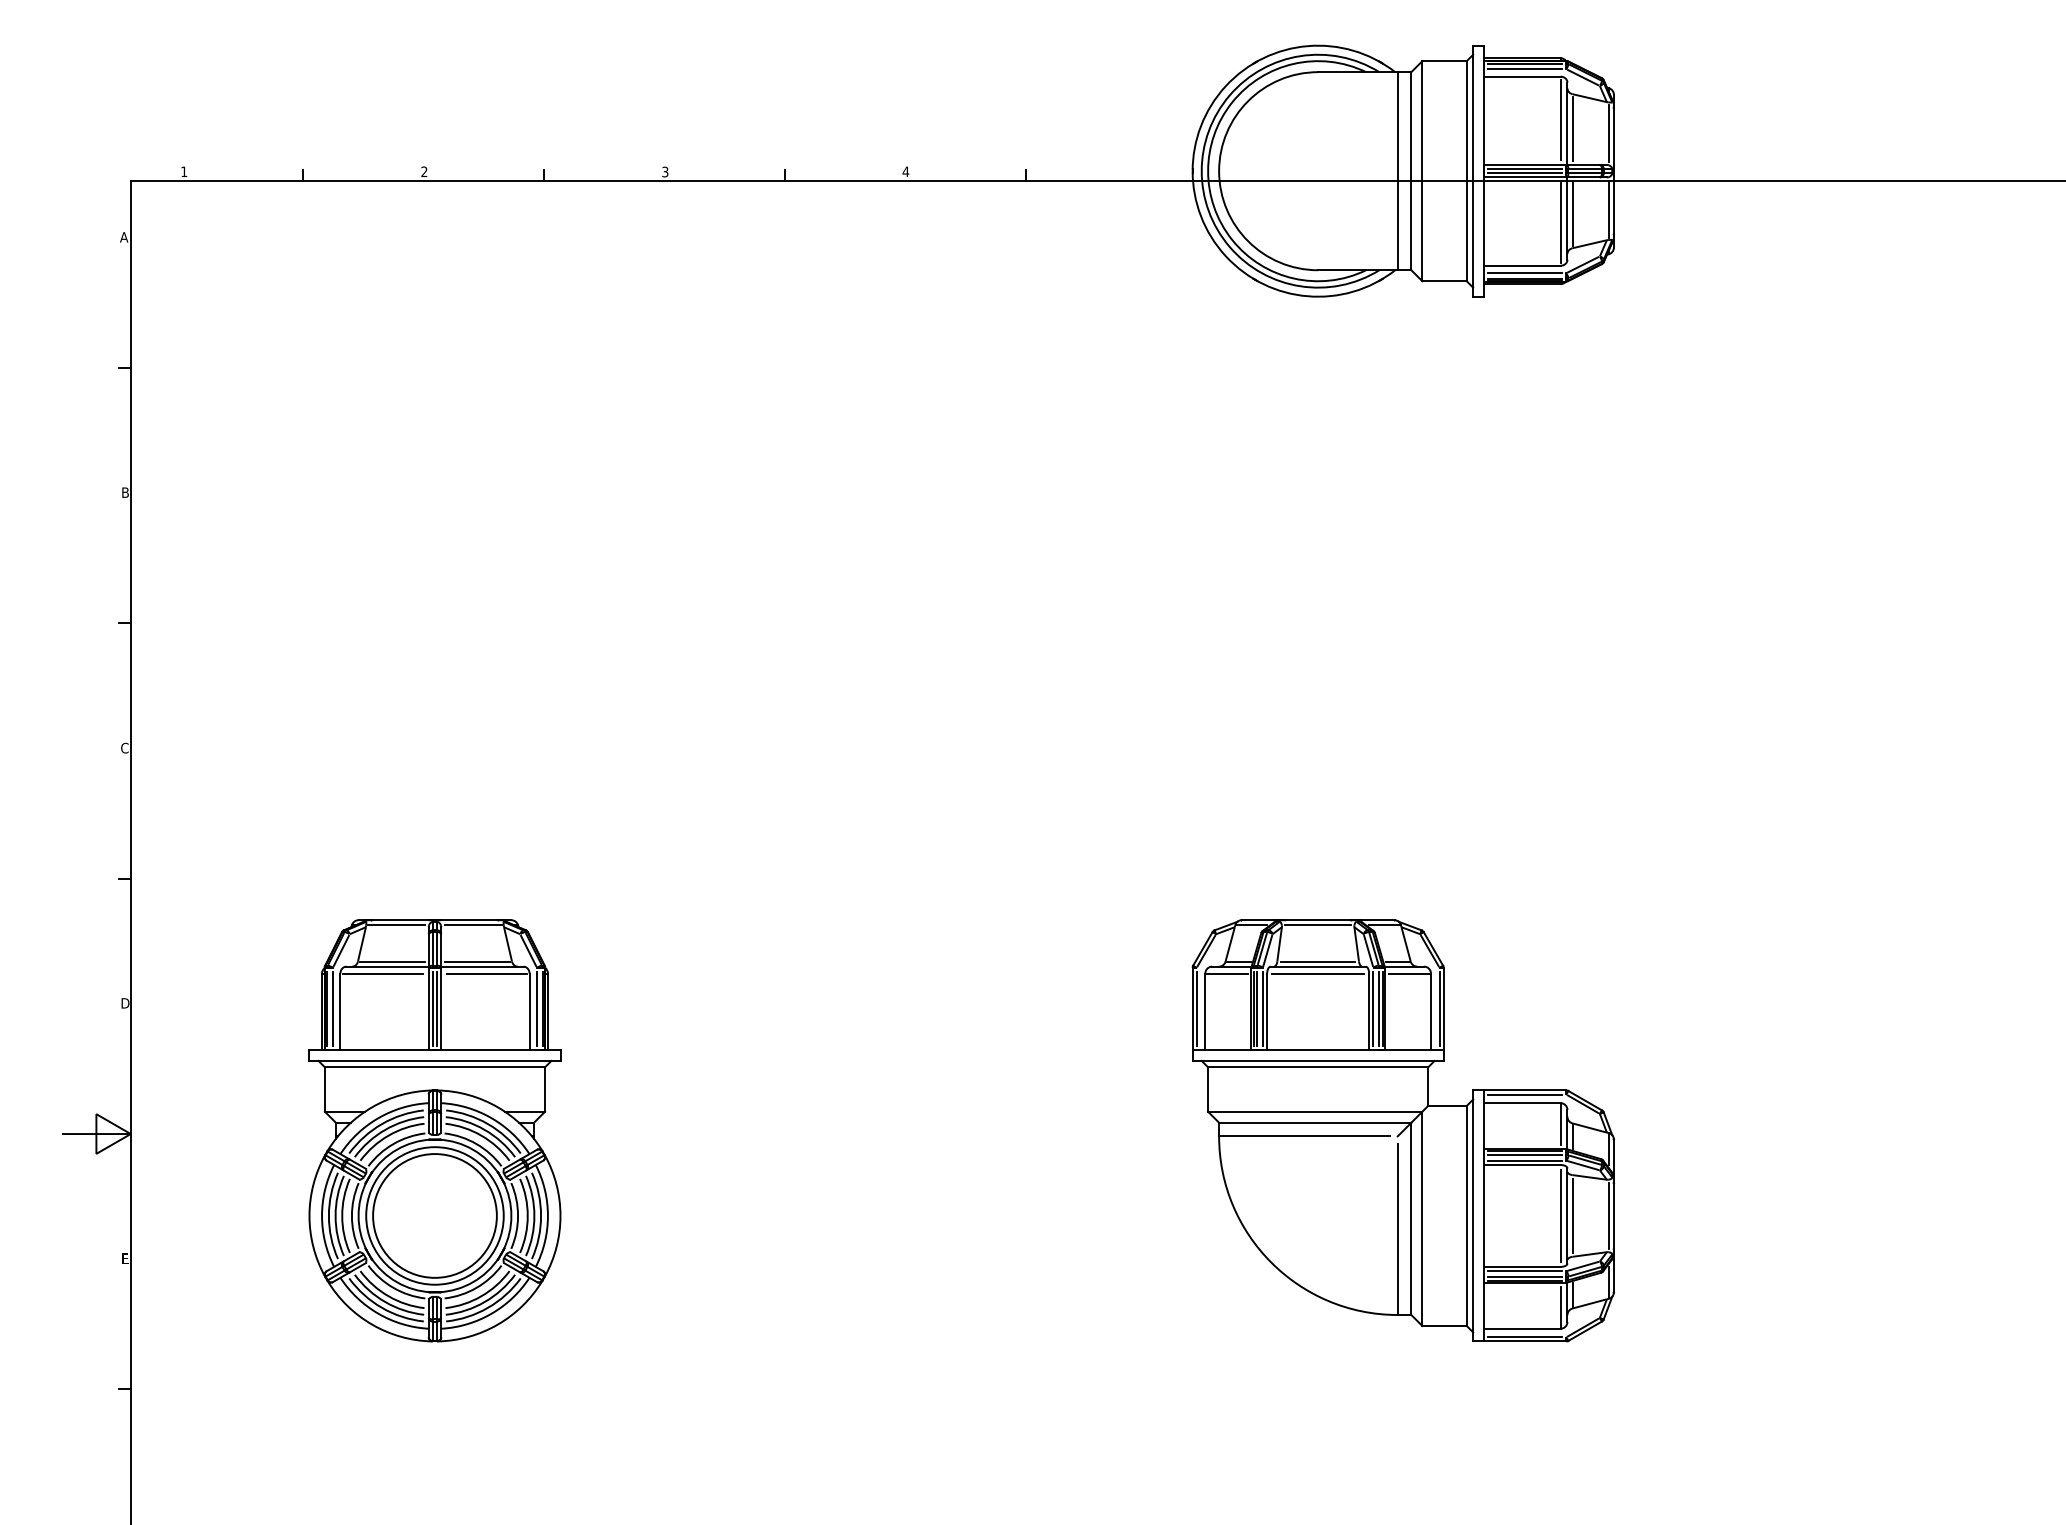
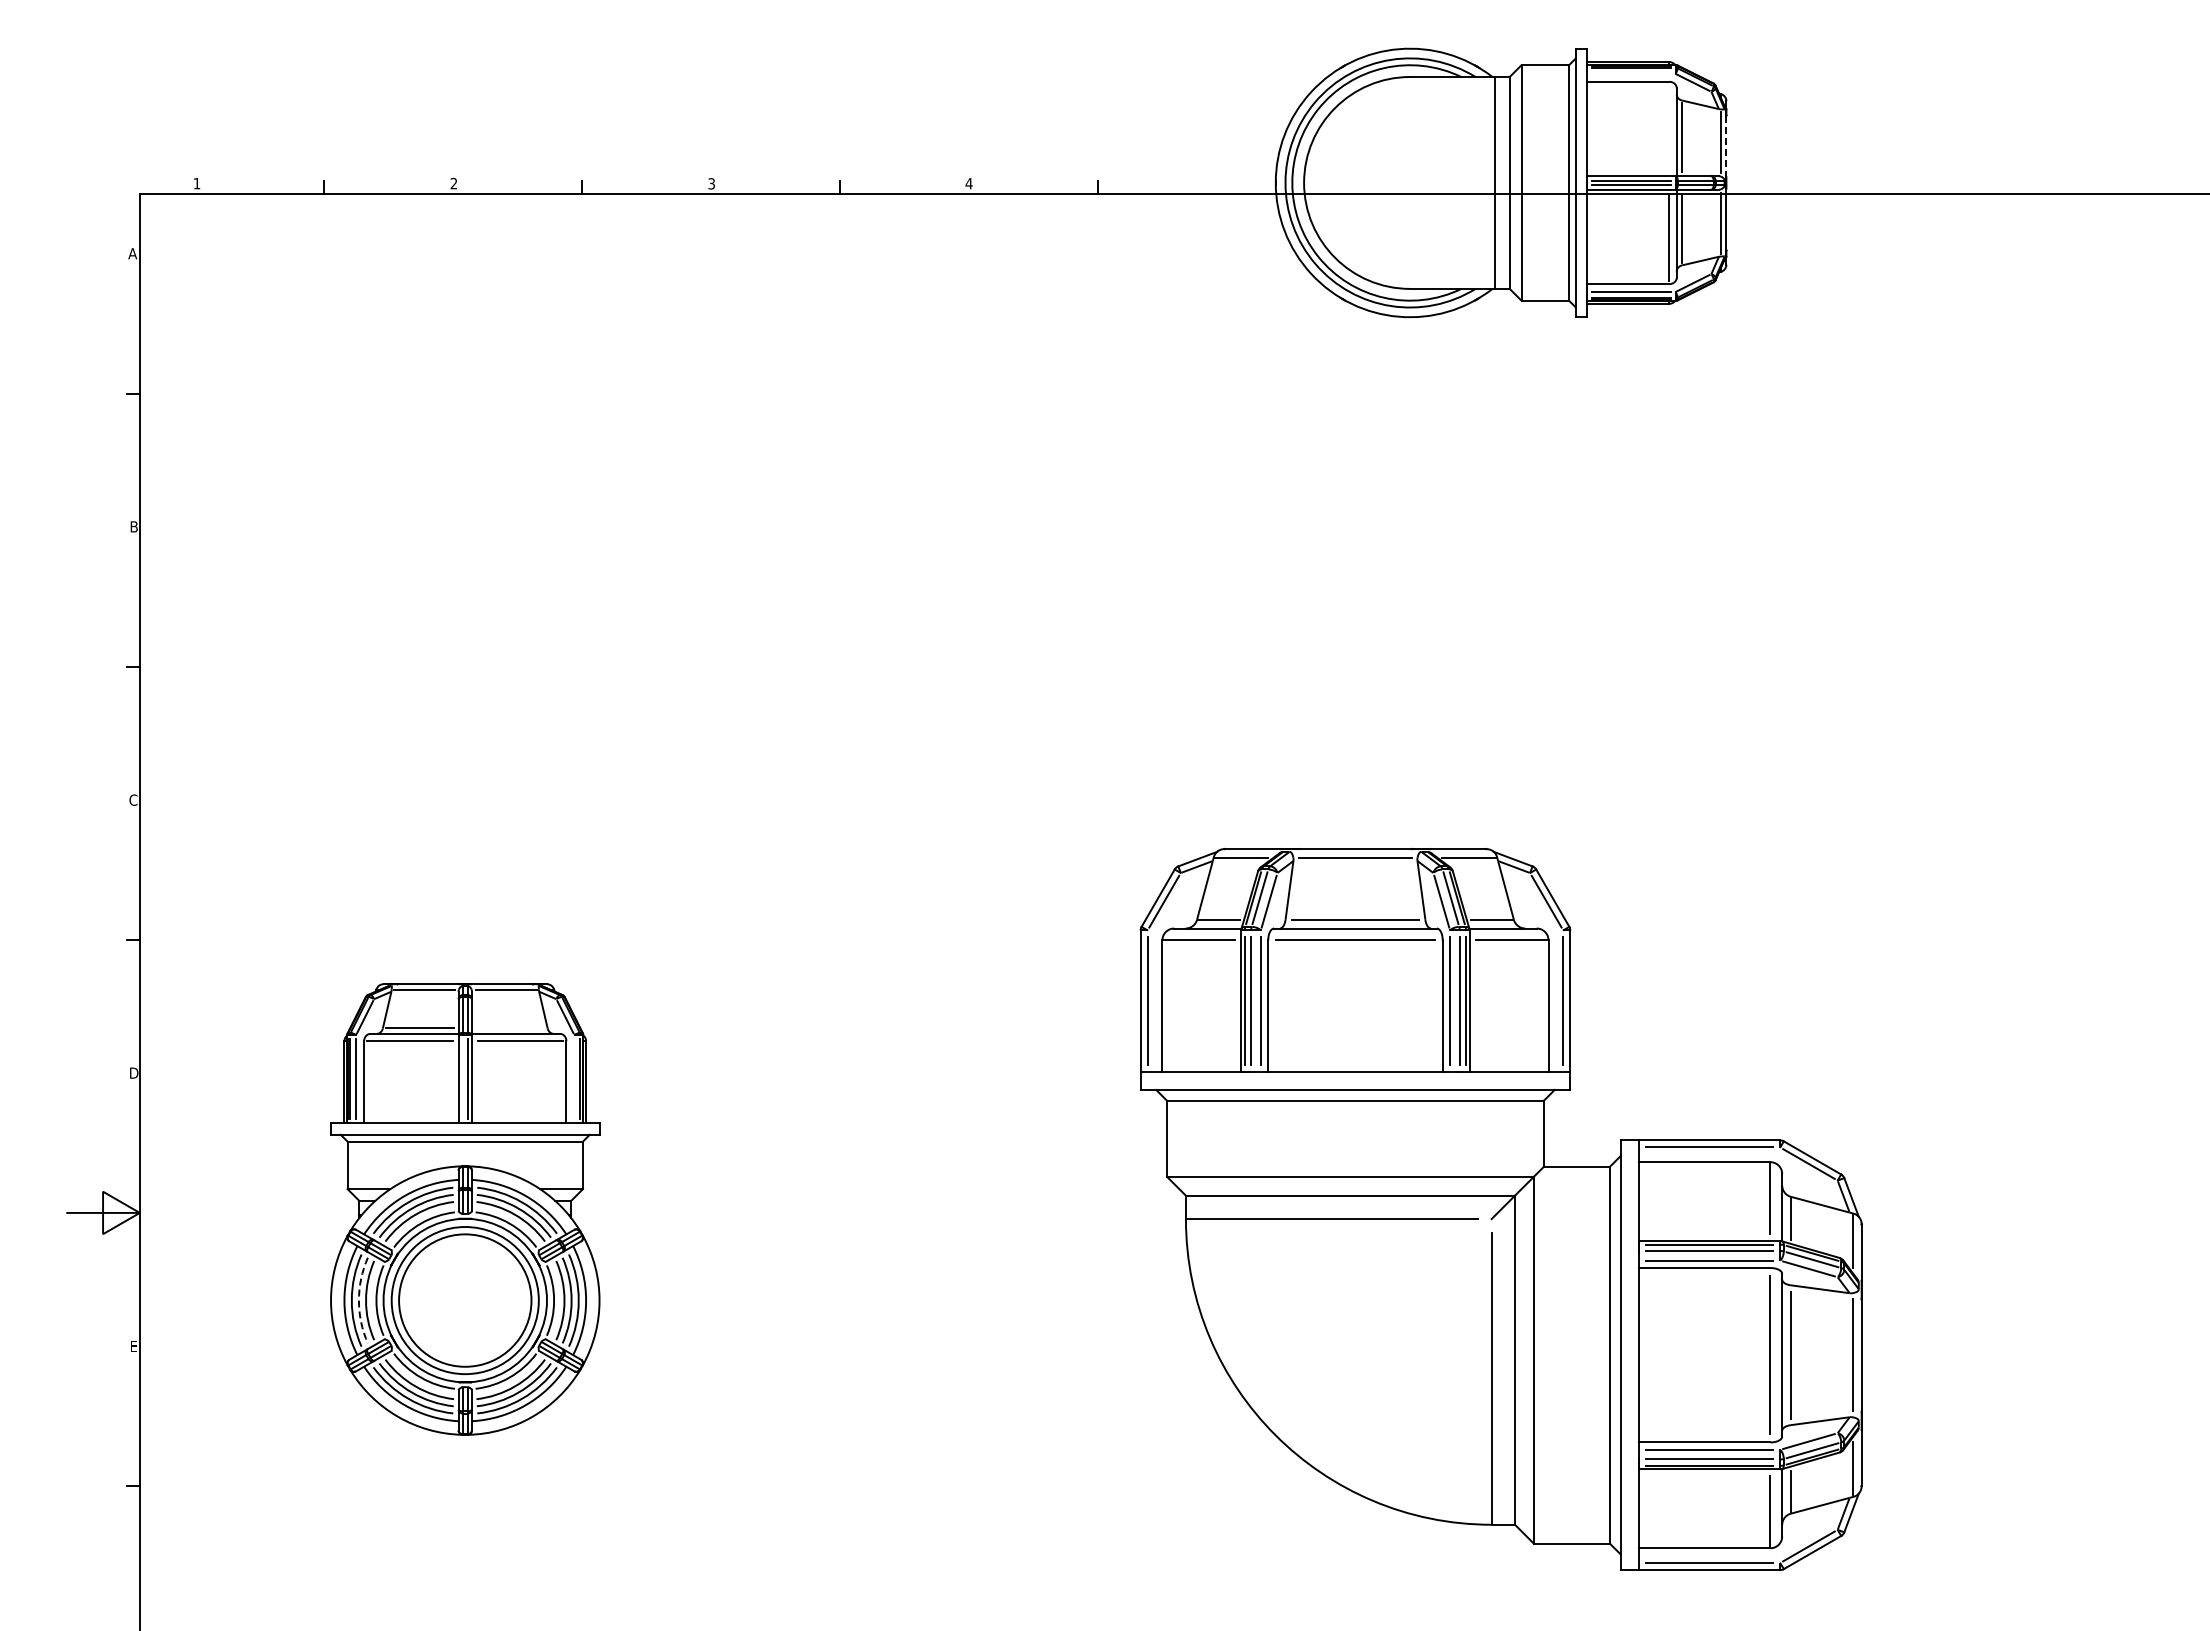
line: (1525, 68) -> (1631, 73), removed
line: (1560, 119) -> (1669, 127), removed
line: (1613, 137) -> (1726, 146), solid -> dashed
line: (477, 961) -> (510, 1028), removed
line: (432, 1008) -> (462, 1078), removed
line: (537, 1008) -> (574, 1078), removed
part: (1402, 1130) -> (1500, 1209), size x1.6
arc: (335, 1215) -> (358, 1300), solid -> dashed

